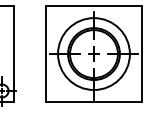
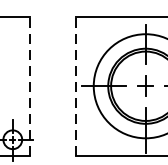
line: (14, 54) -> (30, 86), solid -> dashed
line: (46, 54) -> (77, 86), solid -> dashed

